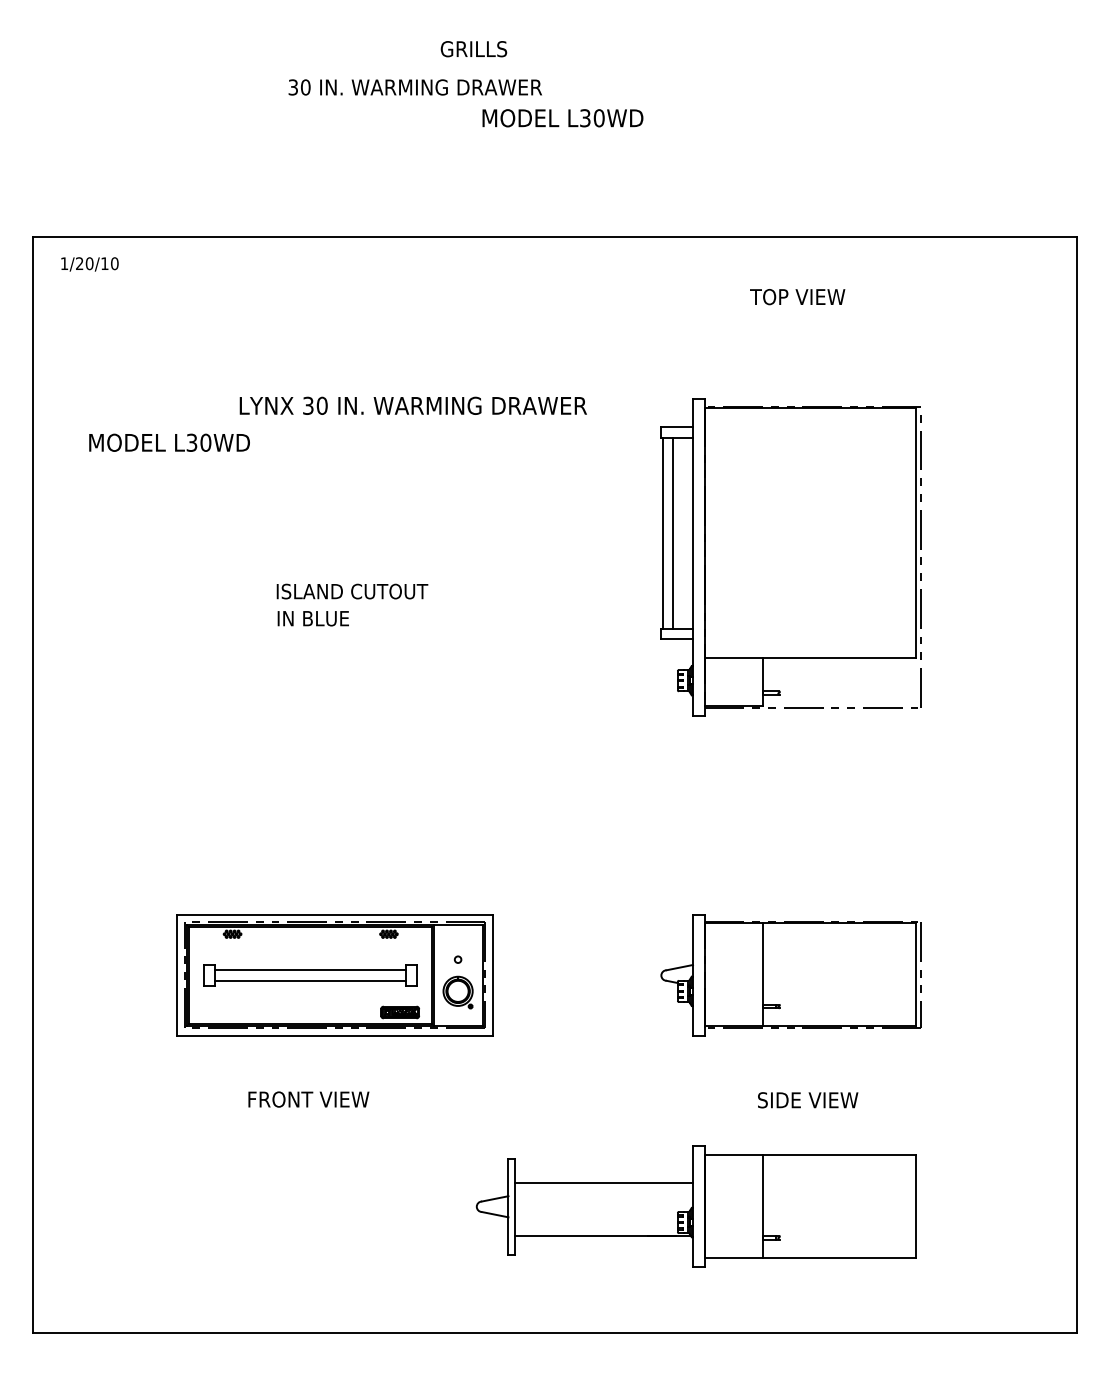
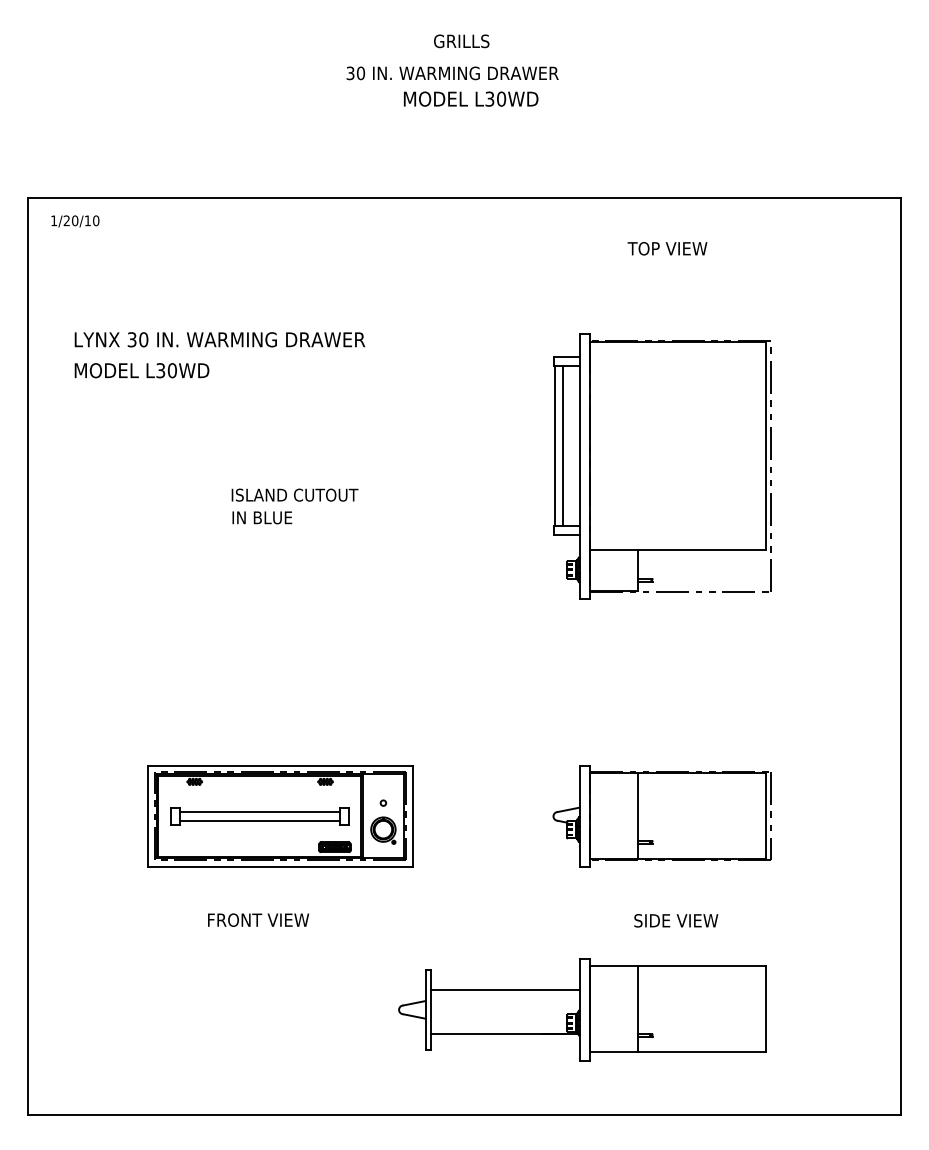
text: (473, 49) -> (461, 41), moved
text: (415, 87) -> (452, 73), moved
text: (412, 405) -> (219, 339), moved

